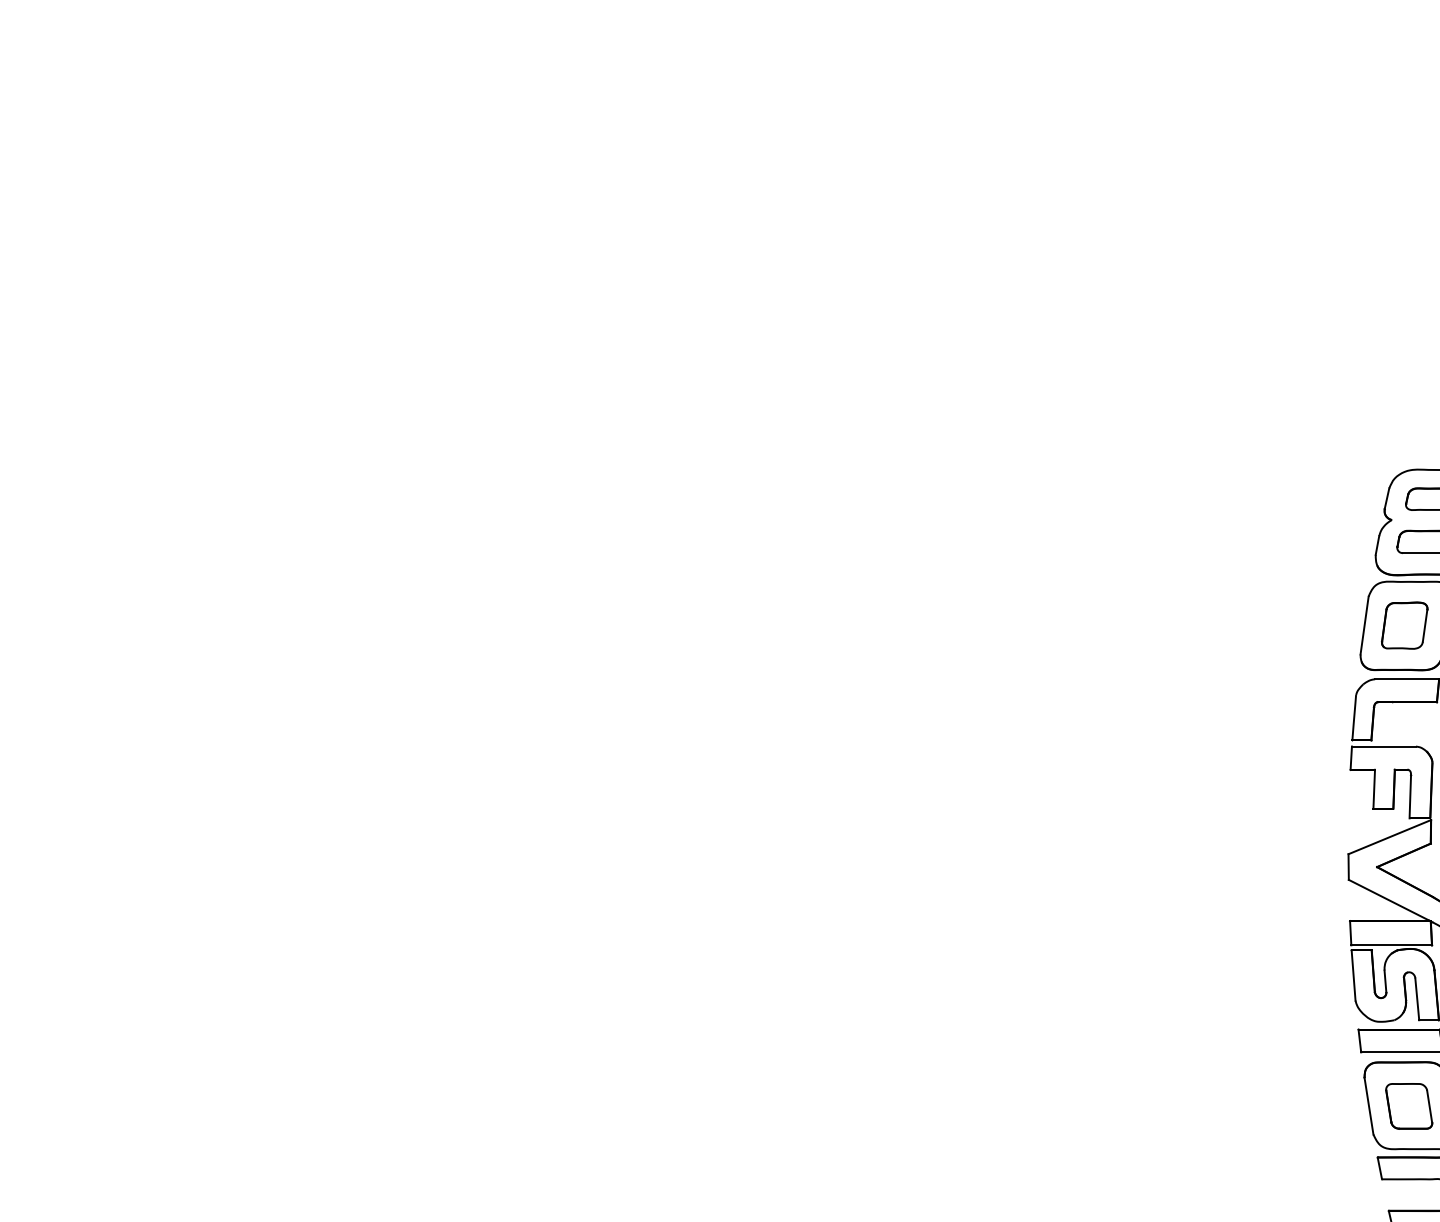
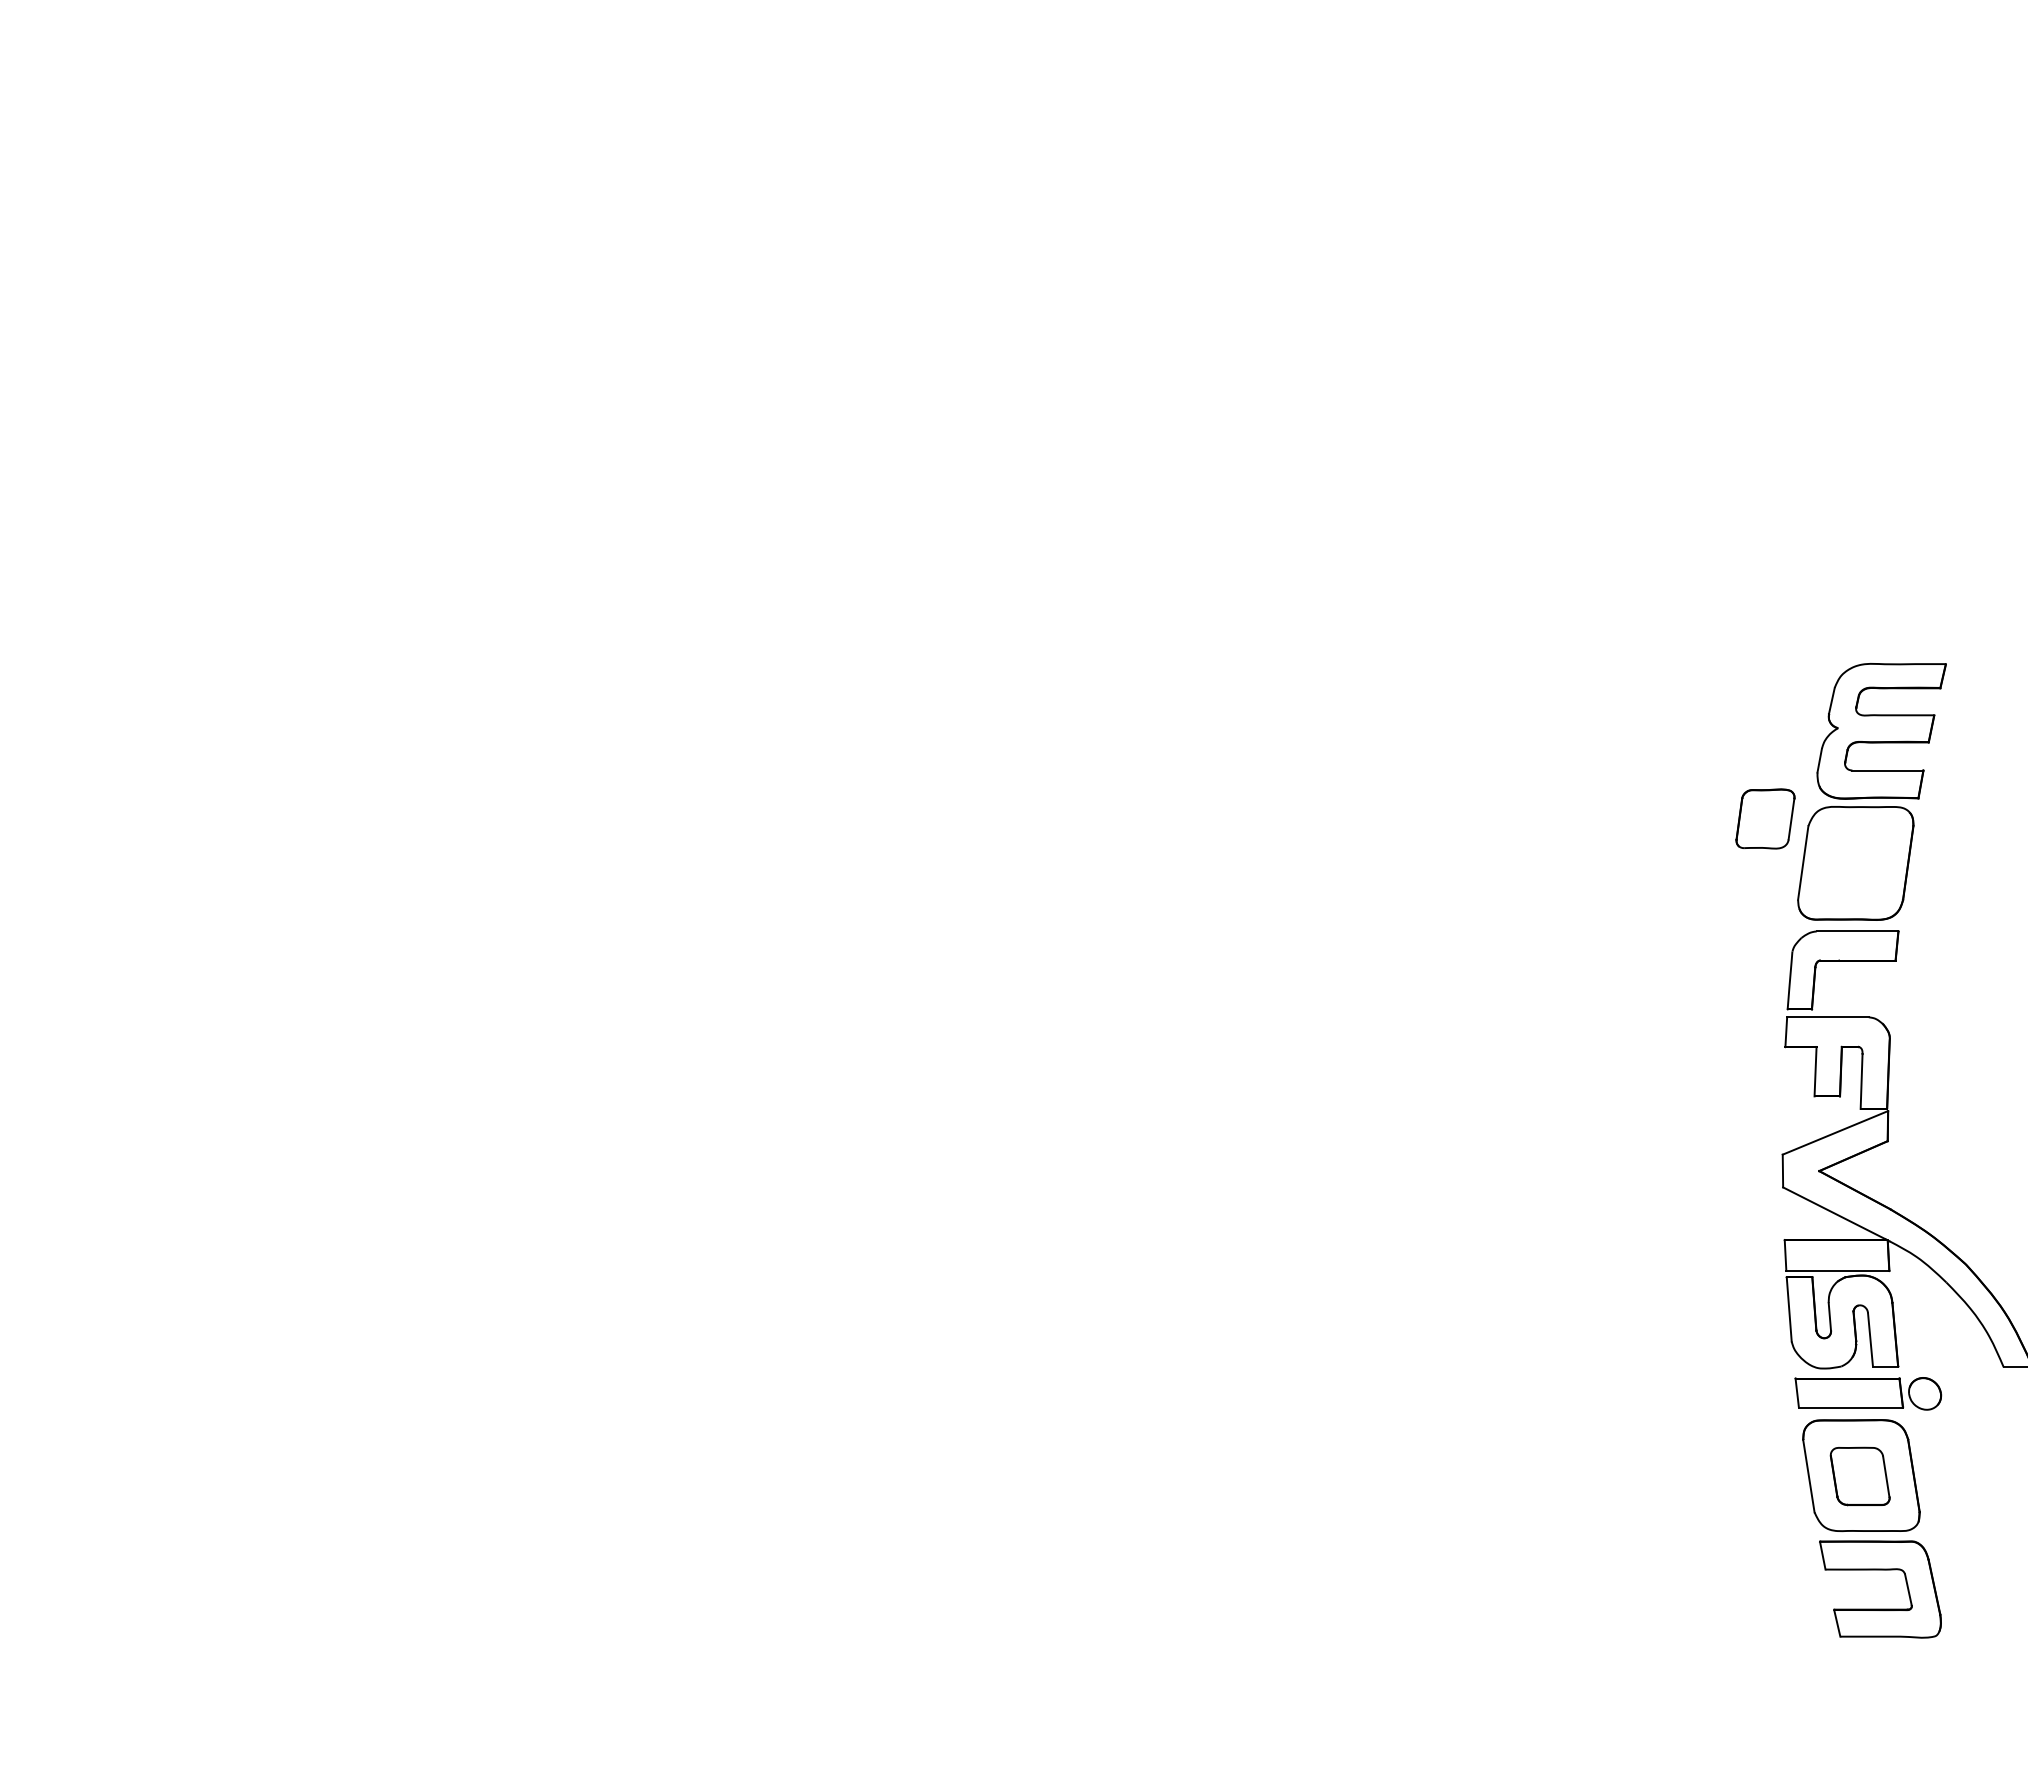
part: (1404, 625) -> (1765, 818), moved

